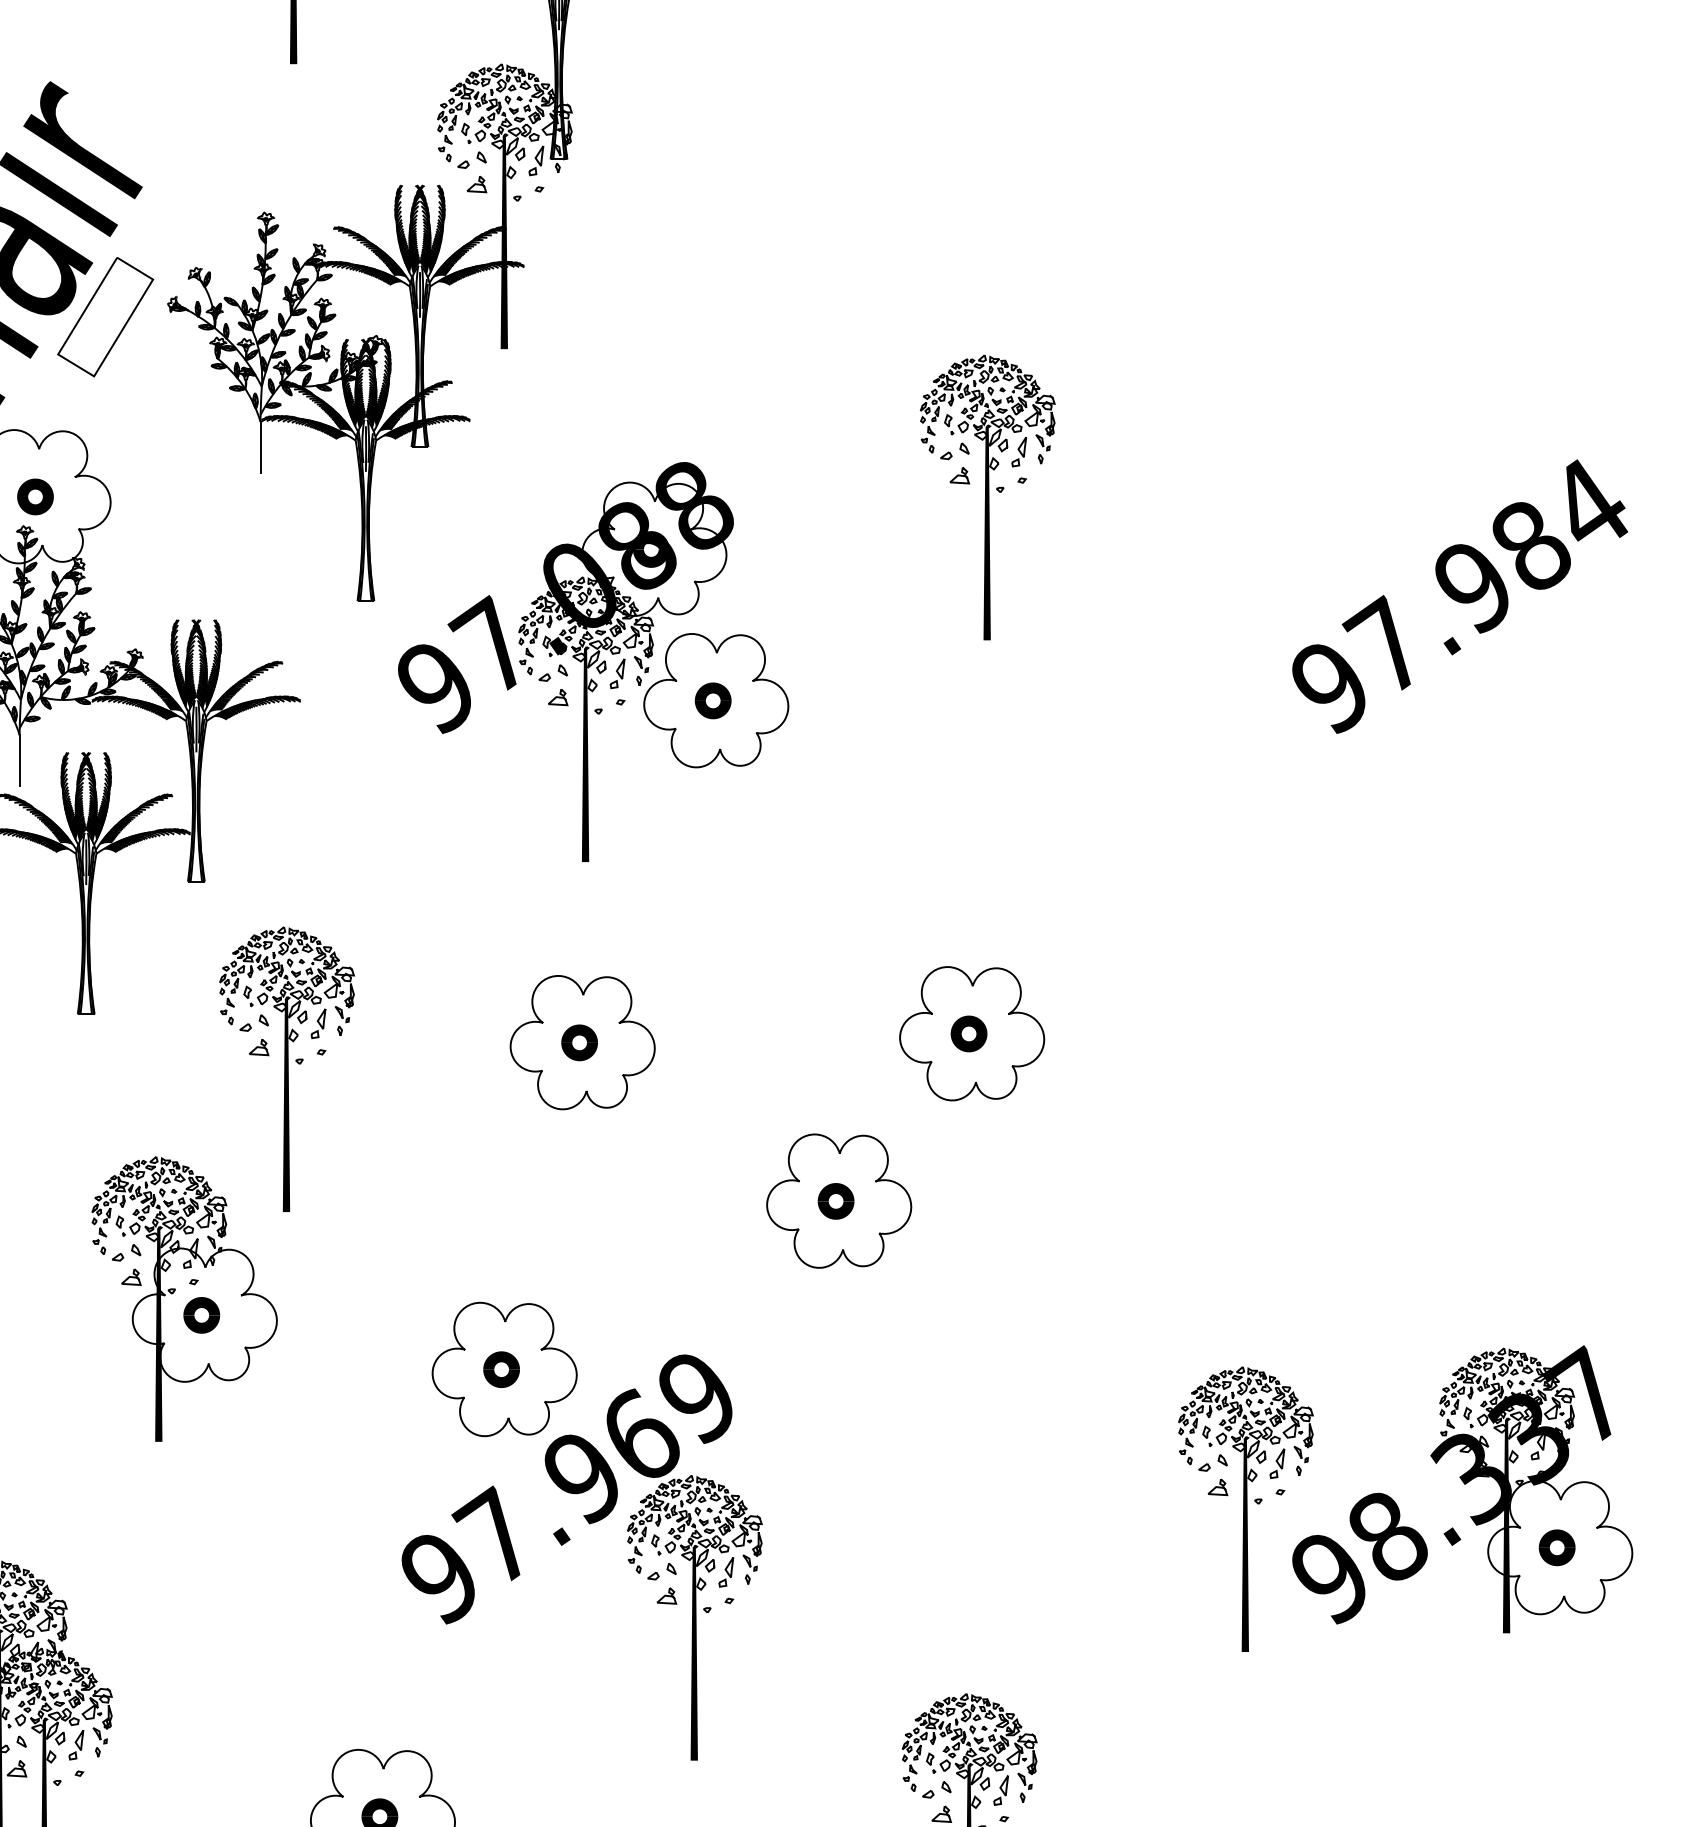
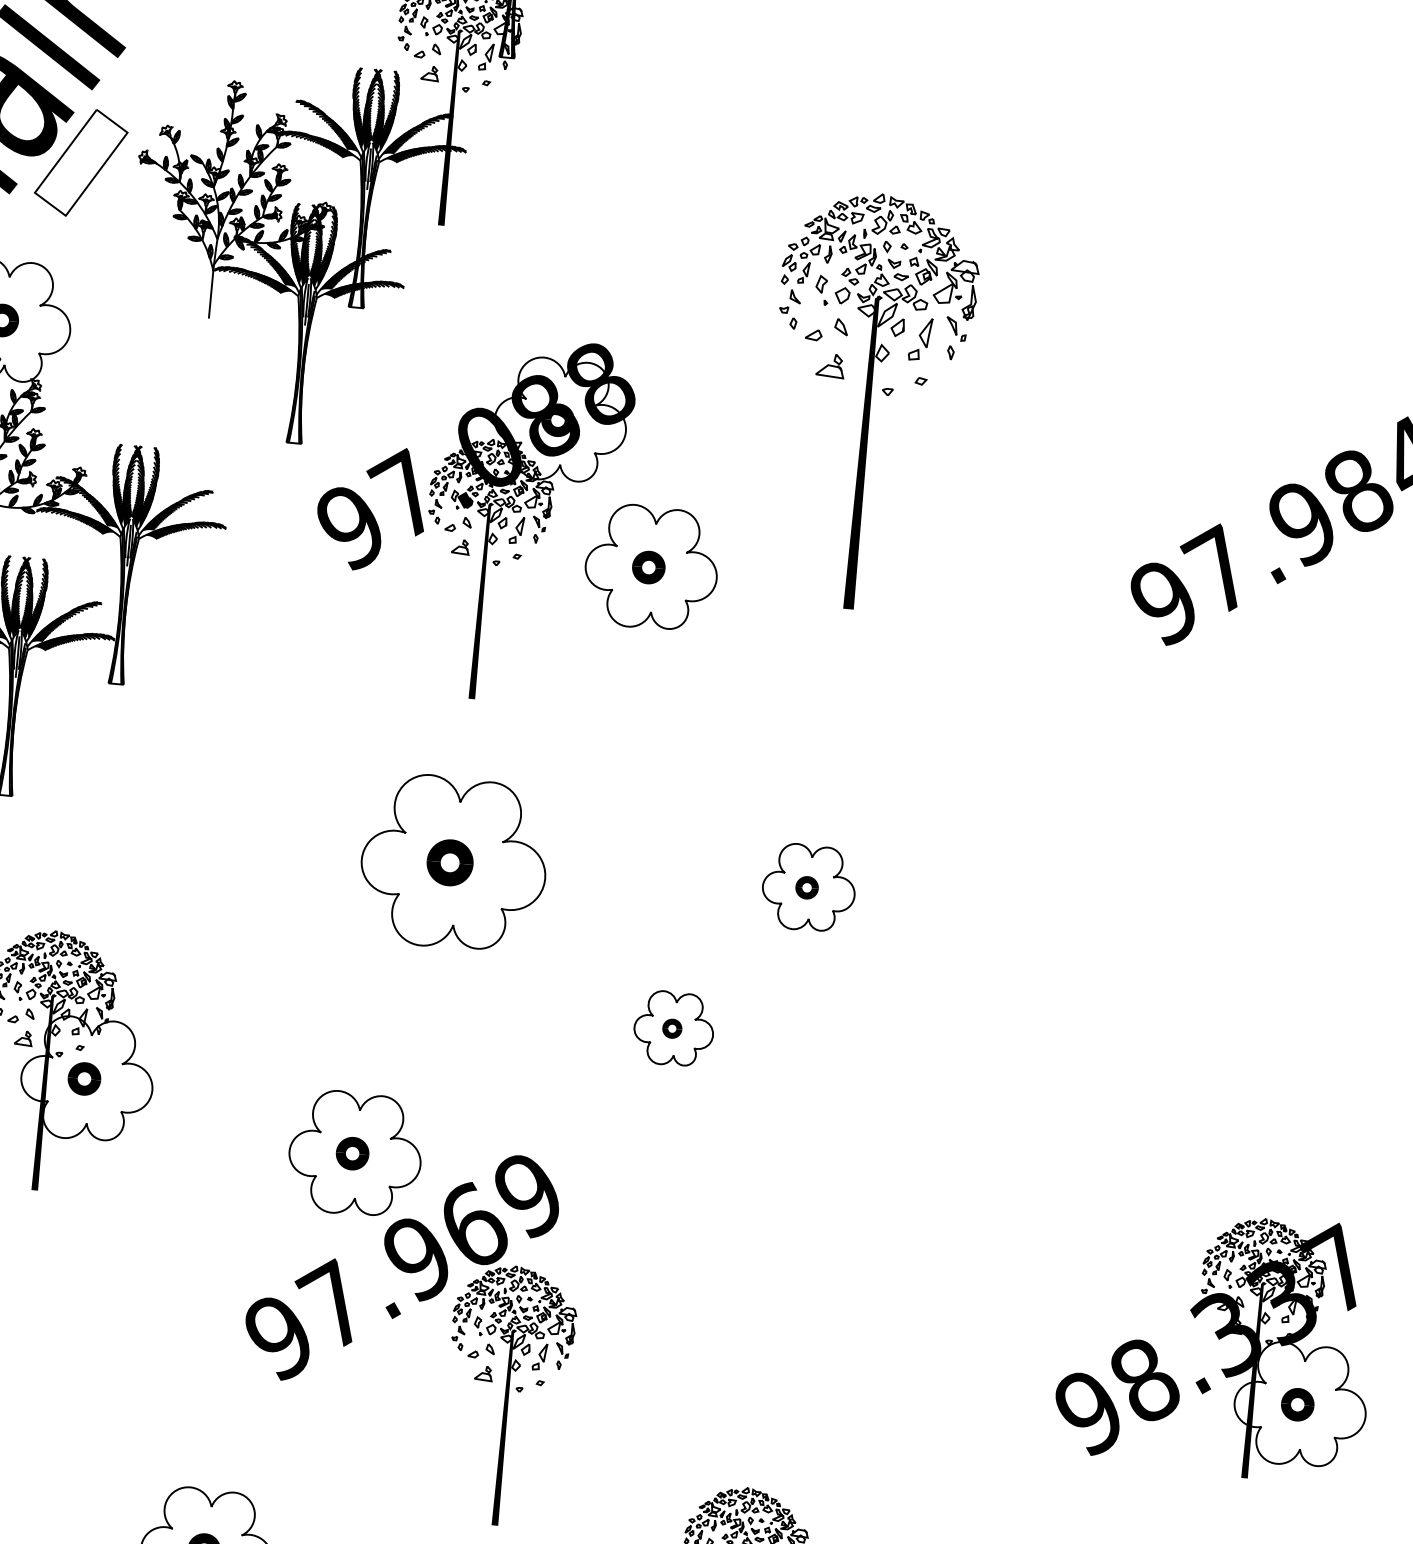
part: (987, 497) -> (868, 401), size x1.6
part: (716, 700) -> (651, 567), moved
part: (972, 1033) -> (809, 887), size x0.7
part: (582, 1042) -> (453, 862), size x1.4
part: (287, 1068) -> (183, 861), removed
part: (839, 1200) -> (674, 1028), size x0.6
part: (1245, 1508) -> (1017, 1342), removed

